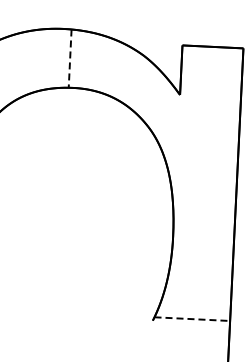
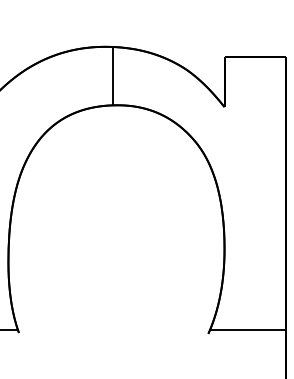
line: (69, 58) -> (112, 76), dashed -> solid
line: (192, 319) -> (247, 330), dashed -> solid

